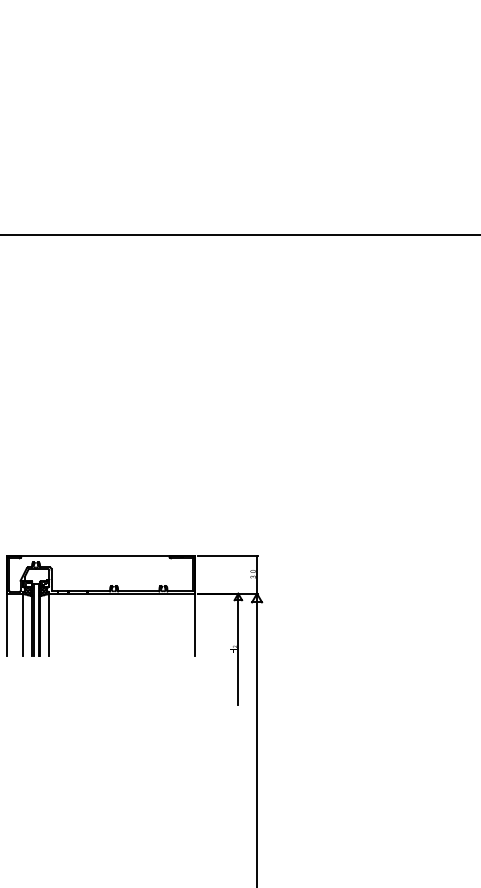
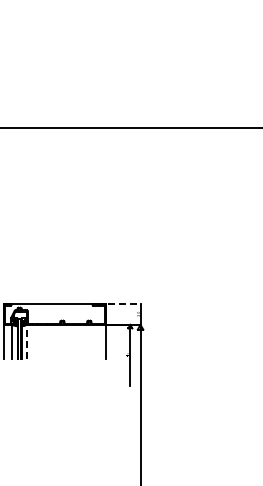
line: (229, 556) -> (125, 304), solid -> dashed
line: (48, 624) -> (26, 341), solid -> dashed

